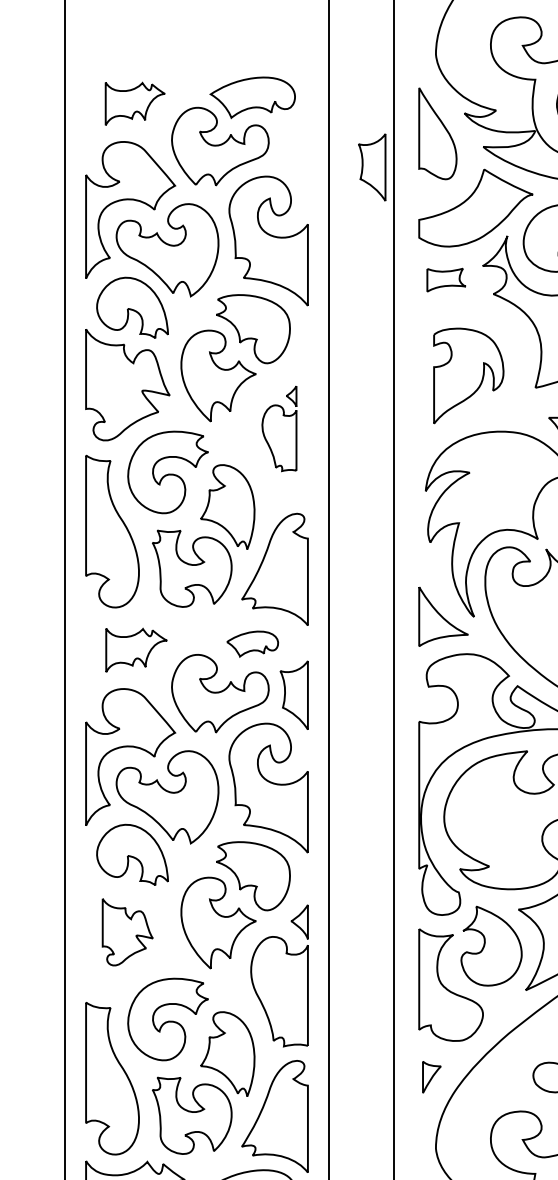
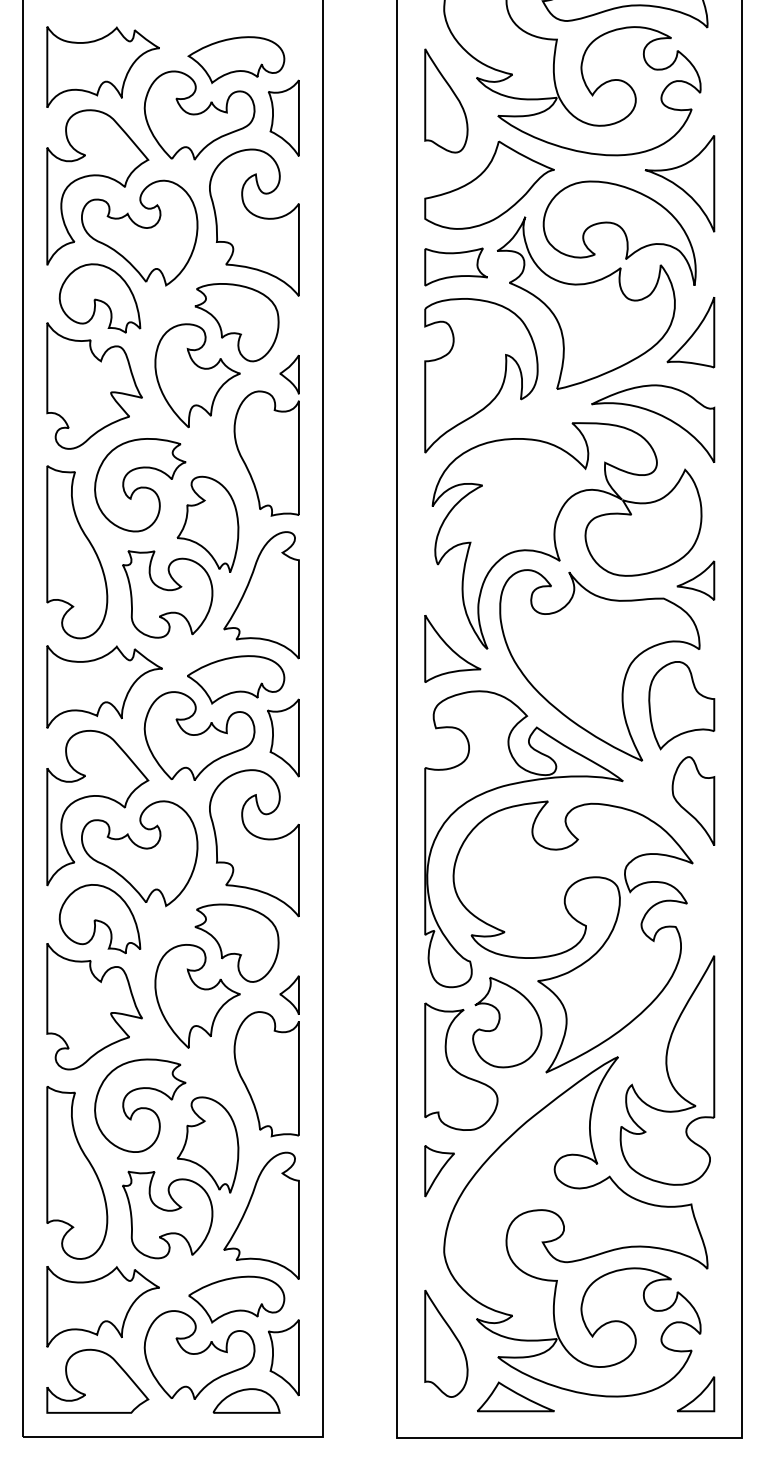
part: (134, 103) -> (102, 66), size x1.67
part: (371, 166) -> (283, 117), moved
part: (445, 279) -> (455, 266), size x1.43
part: (468, 375) -> (481, 375), size x1.43
part: (279, 428) -> (266, 435), size x1.67
part: (252, 643) -> (236, 679), size x1.67
part: (136, 649) -> (104, 686), size x1.67
part: (127, 932) -> (94, 1006), size x1.67
part: (431, 1077) -> (439, 1171), size x1.43

